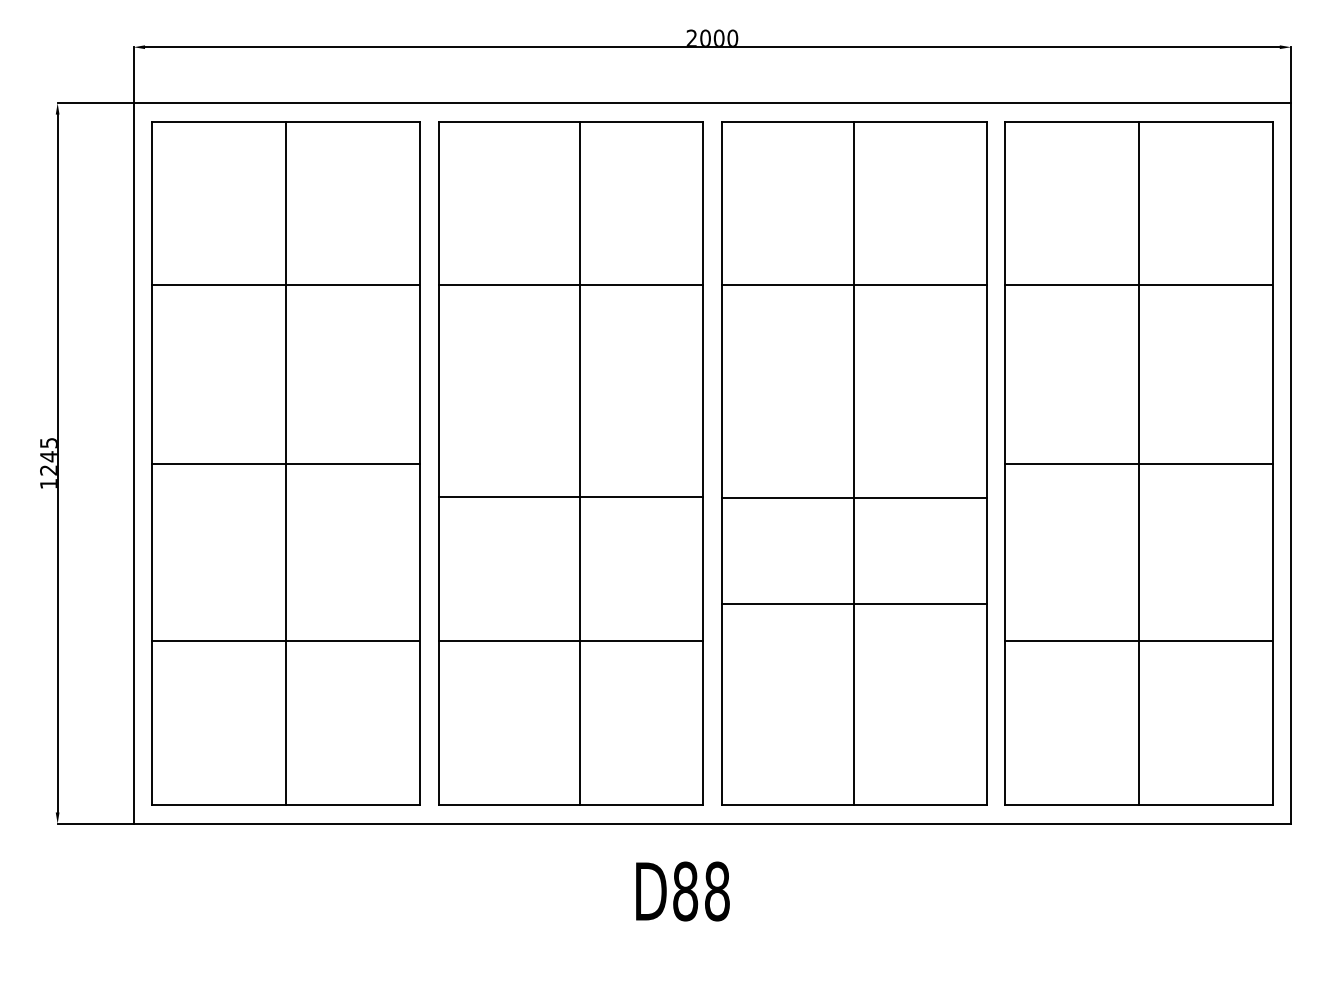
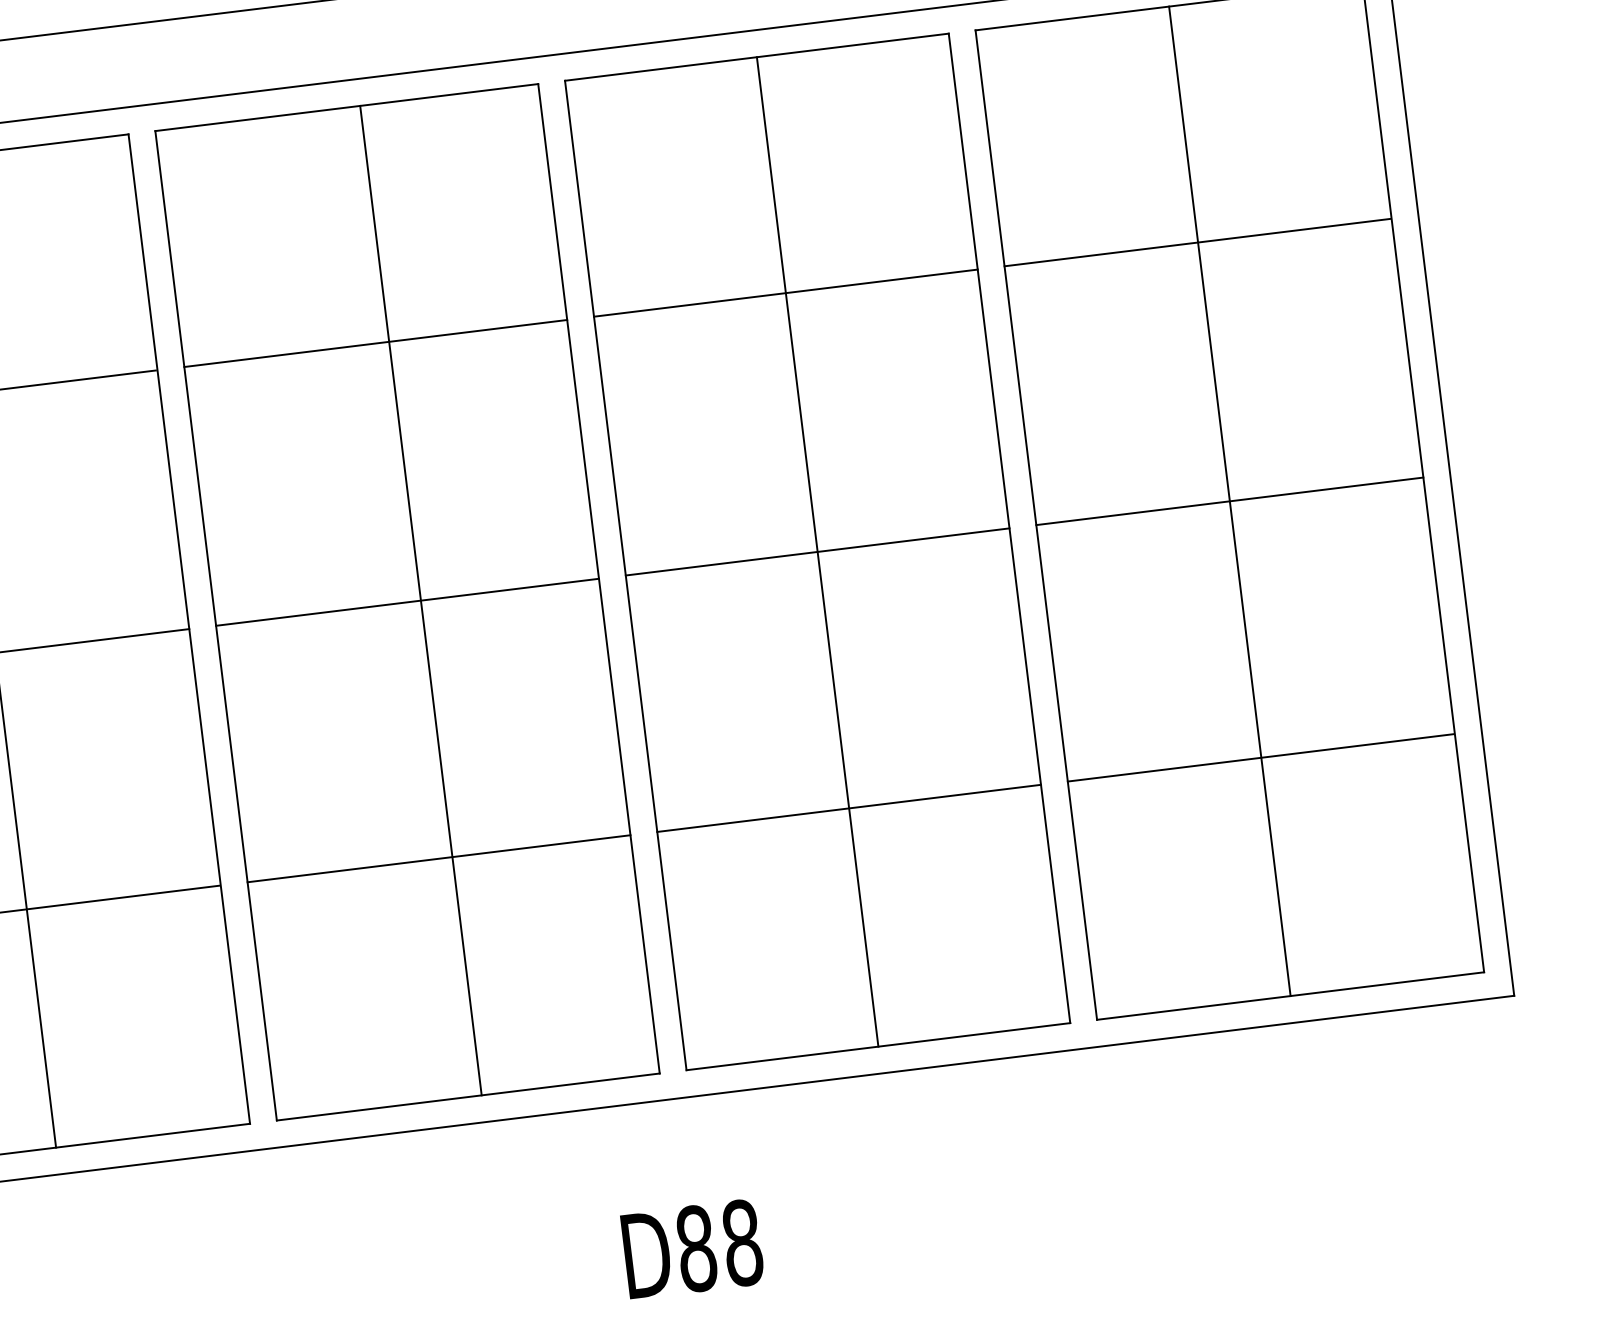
line: (570, 496) -> (406, 602), moved
line: (853, 497) -> (816, 552), moved
line: (853, 603) -> (848, 808), moved
text: (682, 891) -> (692, 1249), moved

